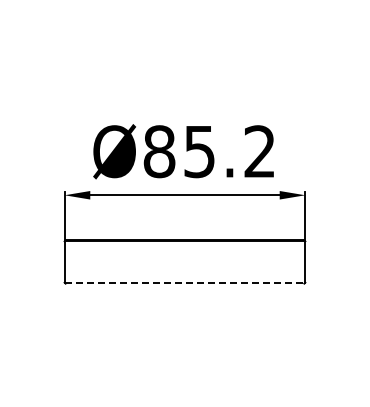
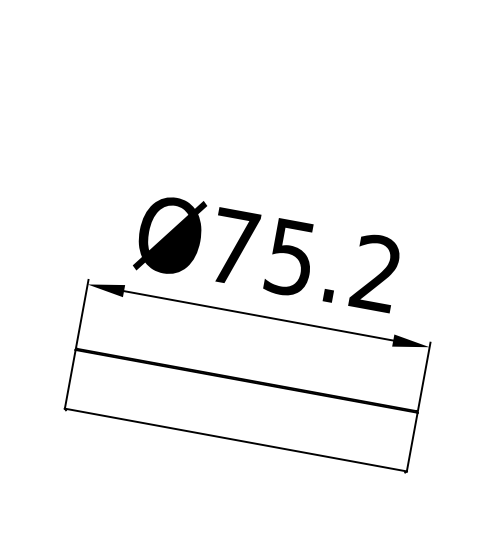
text: (159, 151) -> (233, 246), Ø85.2 -> Ø75.2
line: (185, 282) -> (236, 439), dashed -> solid

